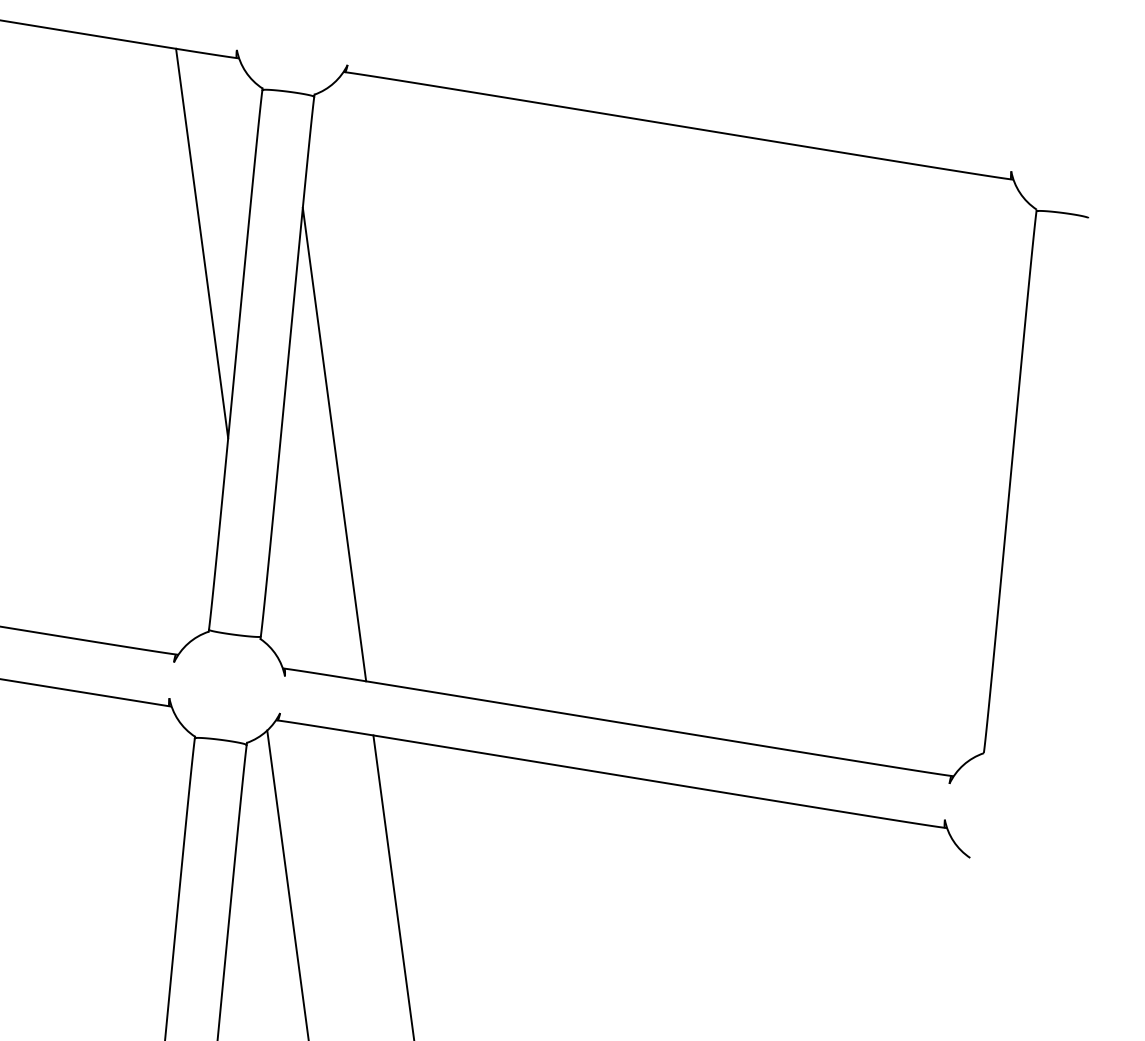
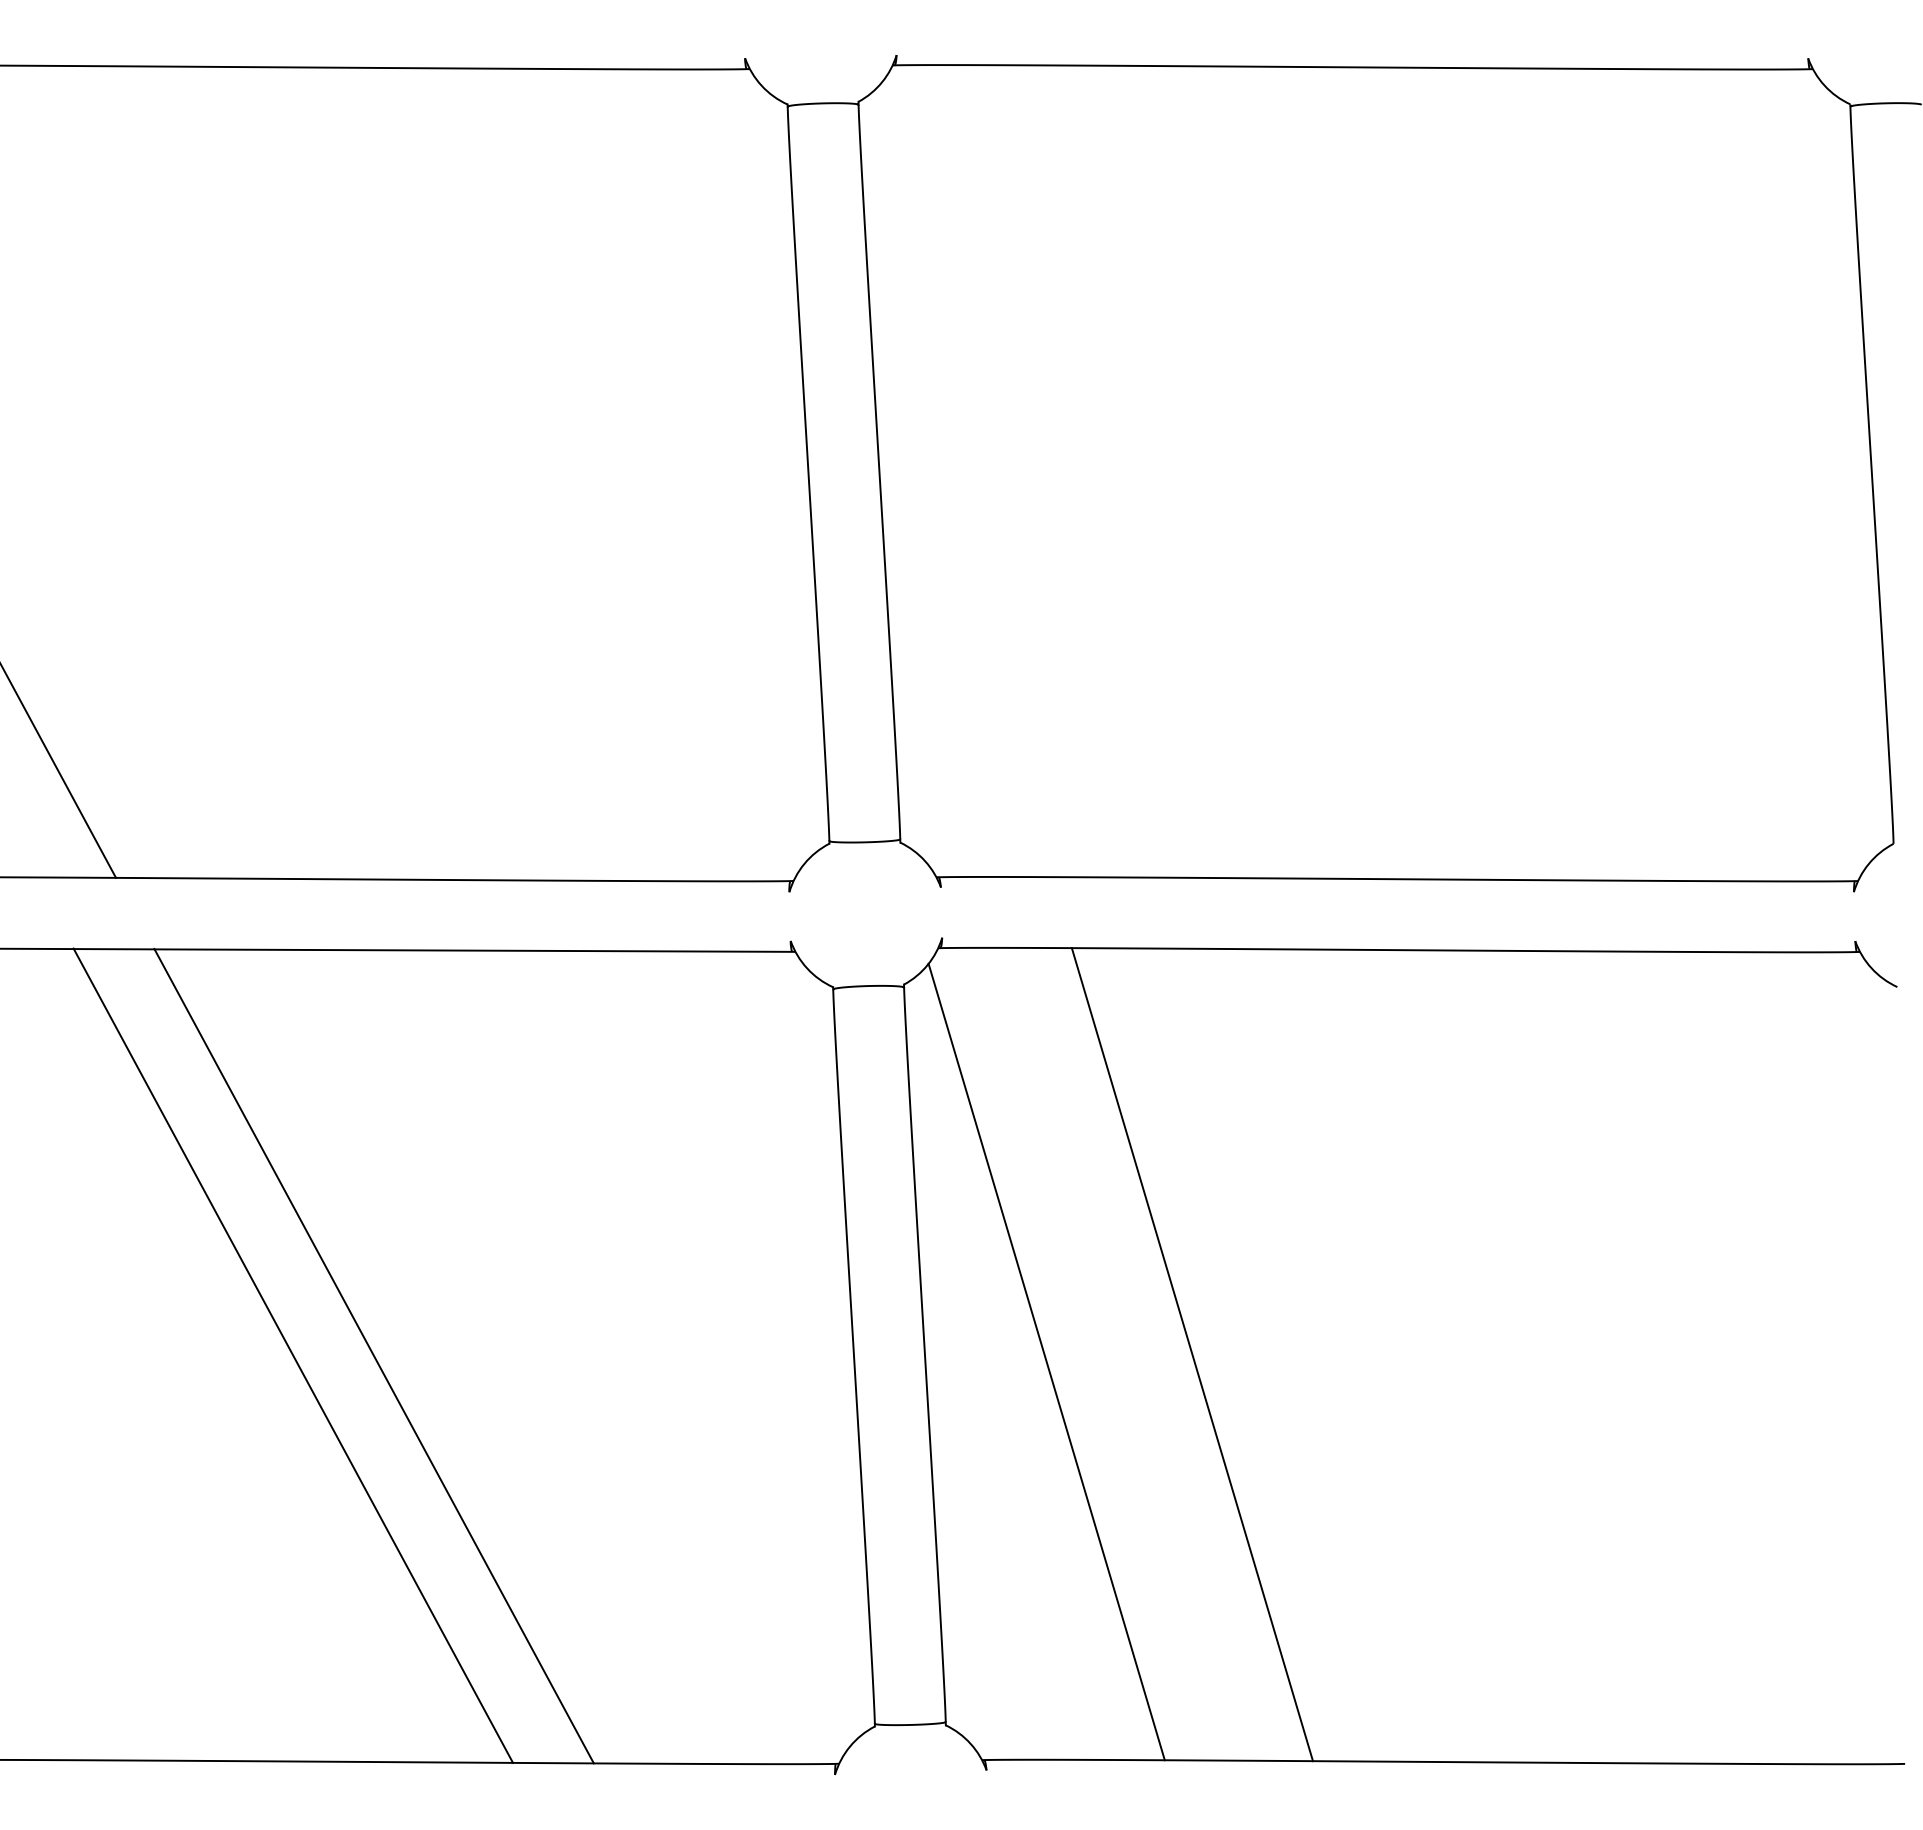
line: (201, 243) -> (738, 324), removed
line: (334, 444) -> (958, 566), removed

